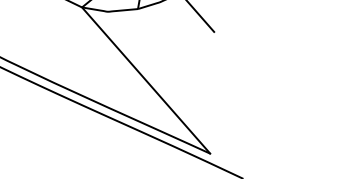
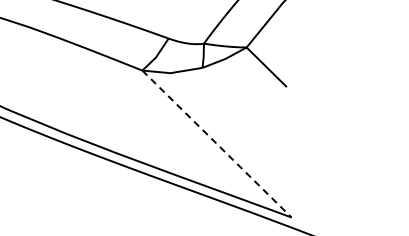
line: (145, 80) -> (216, 144), solid -> dashed

